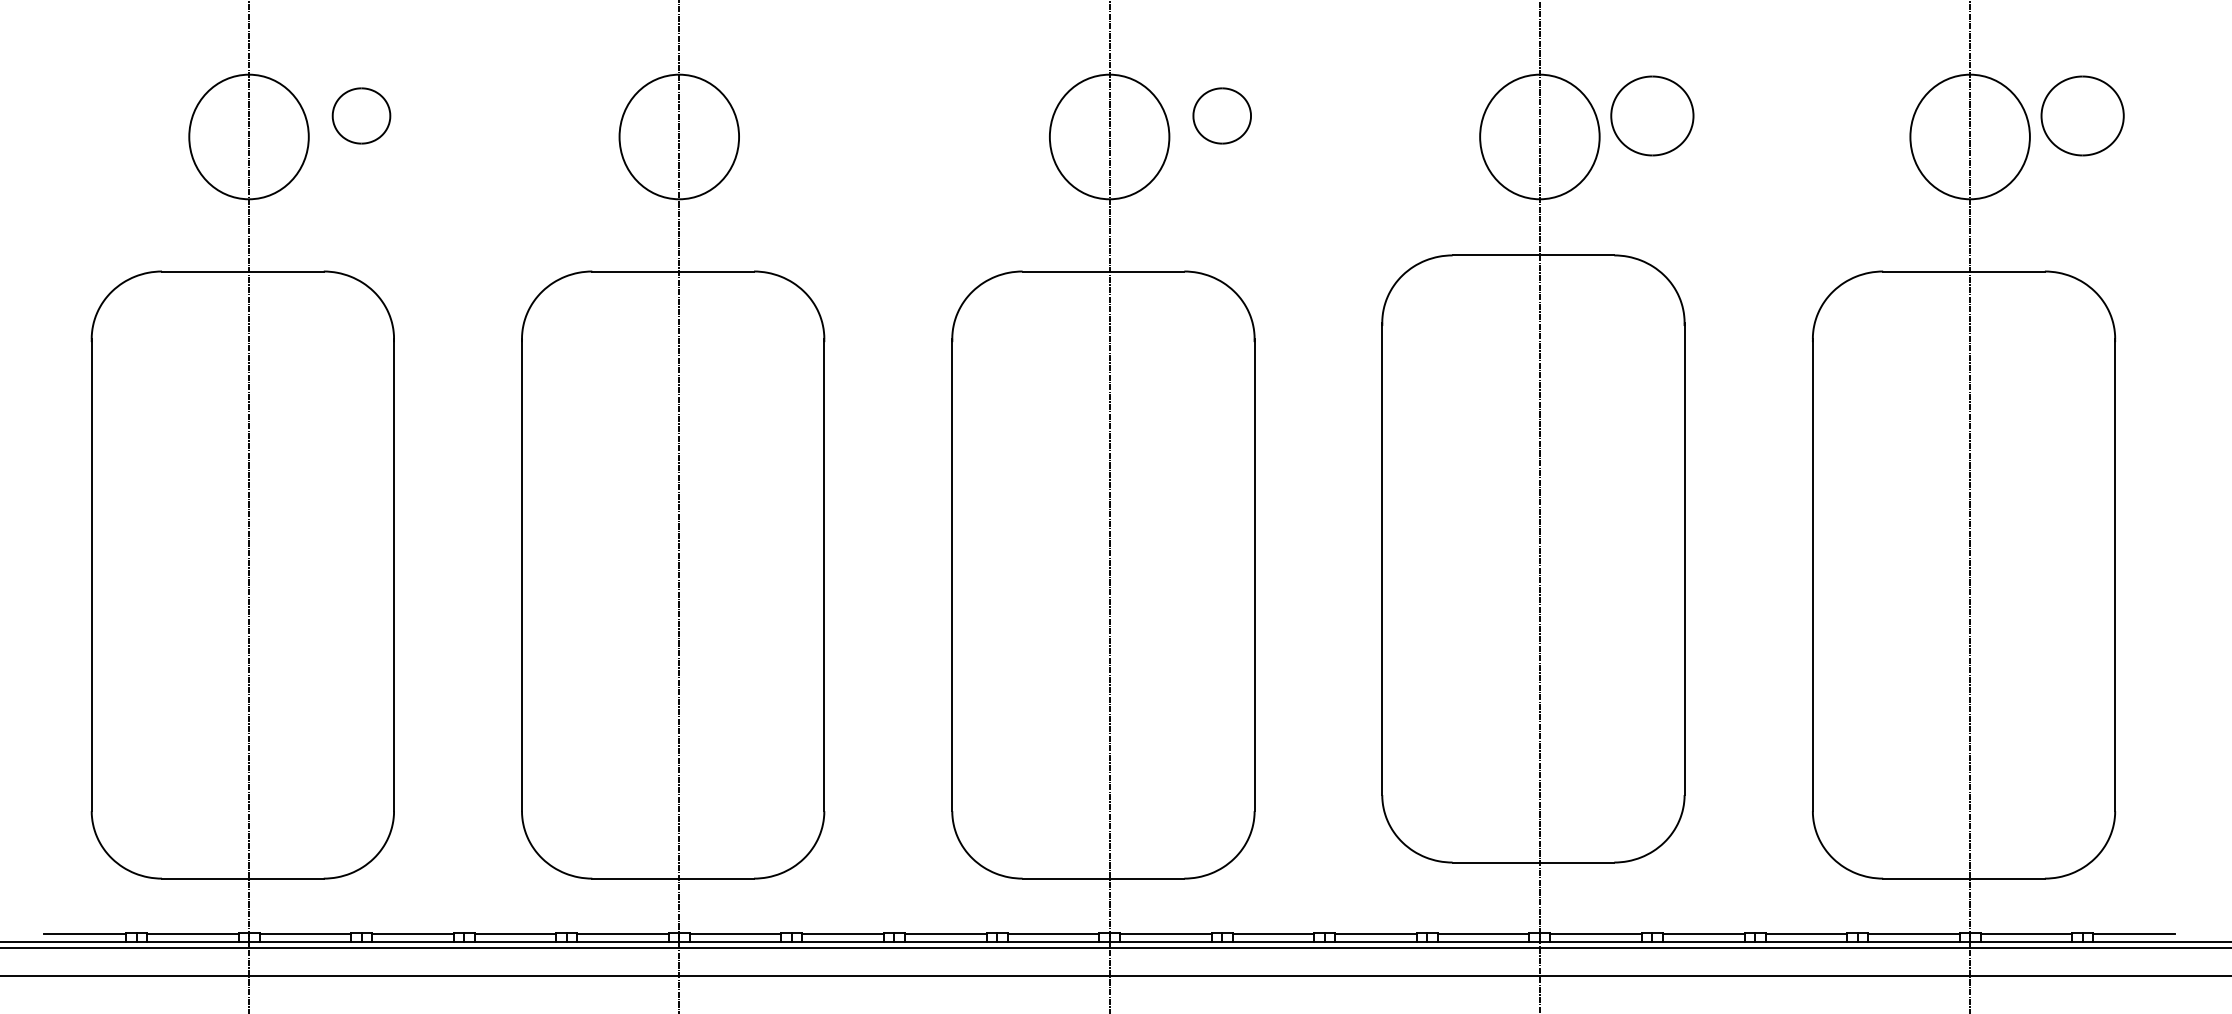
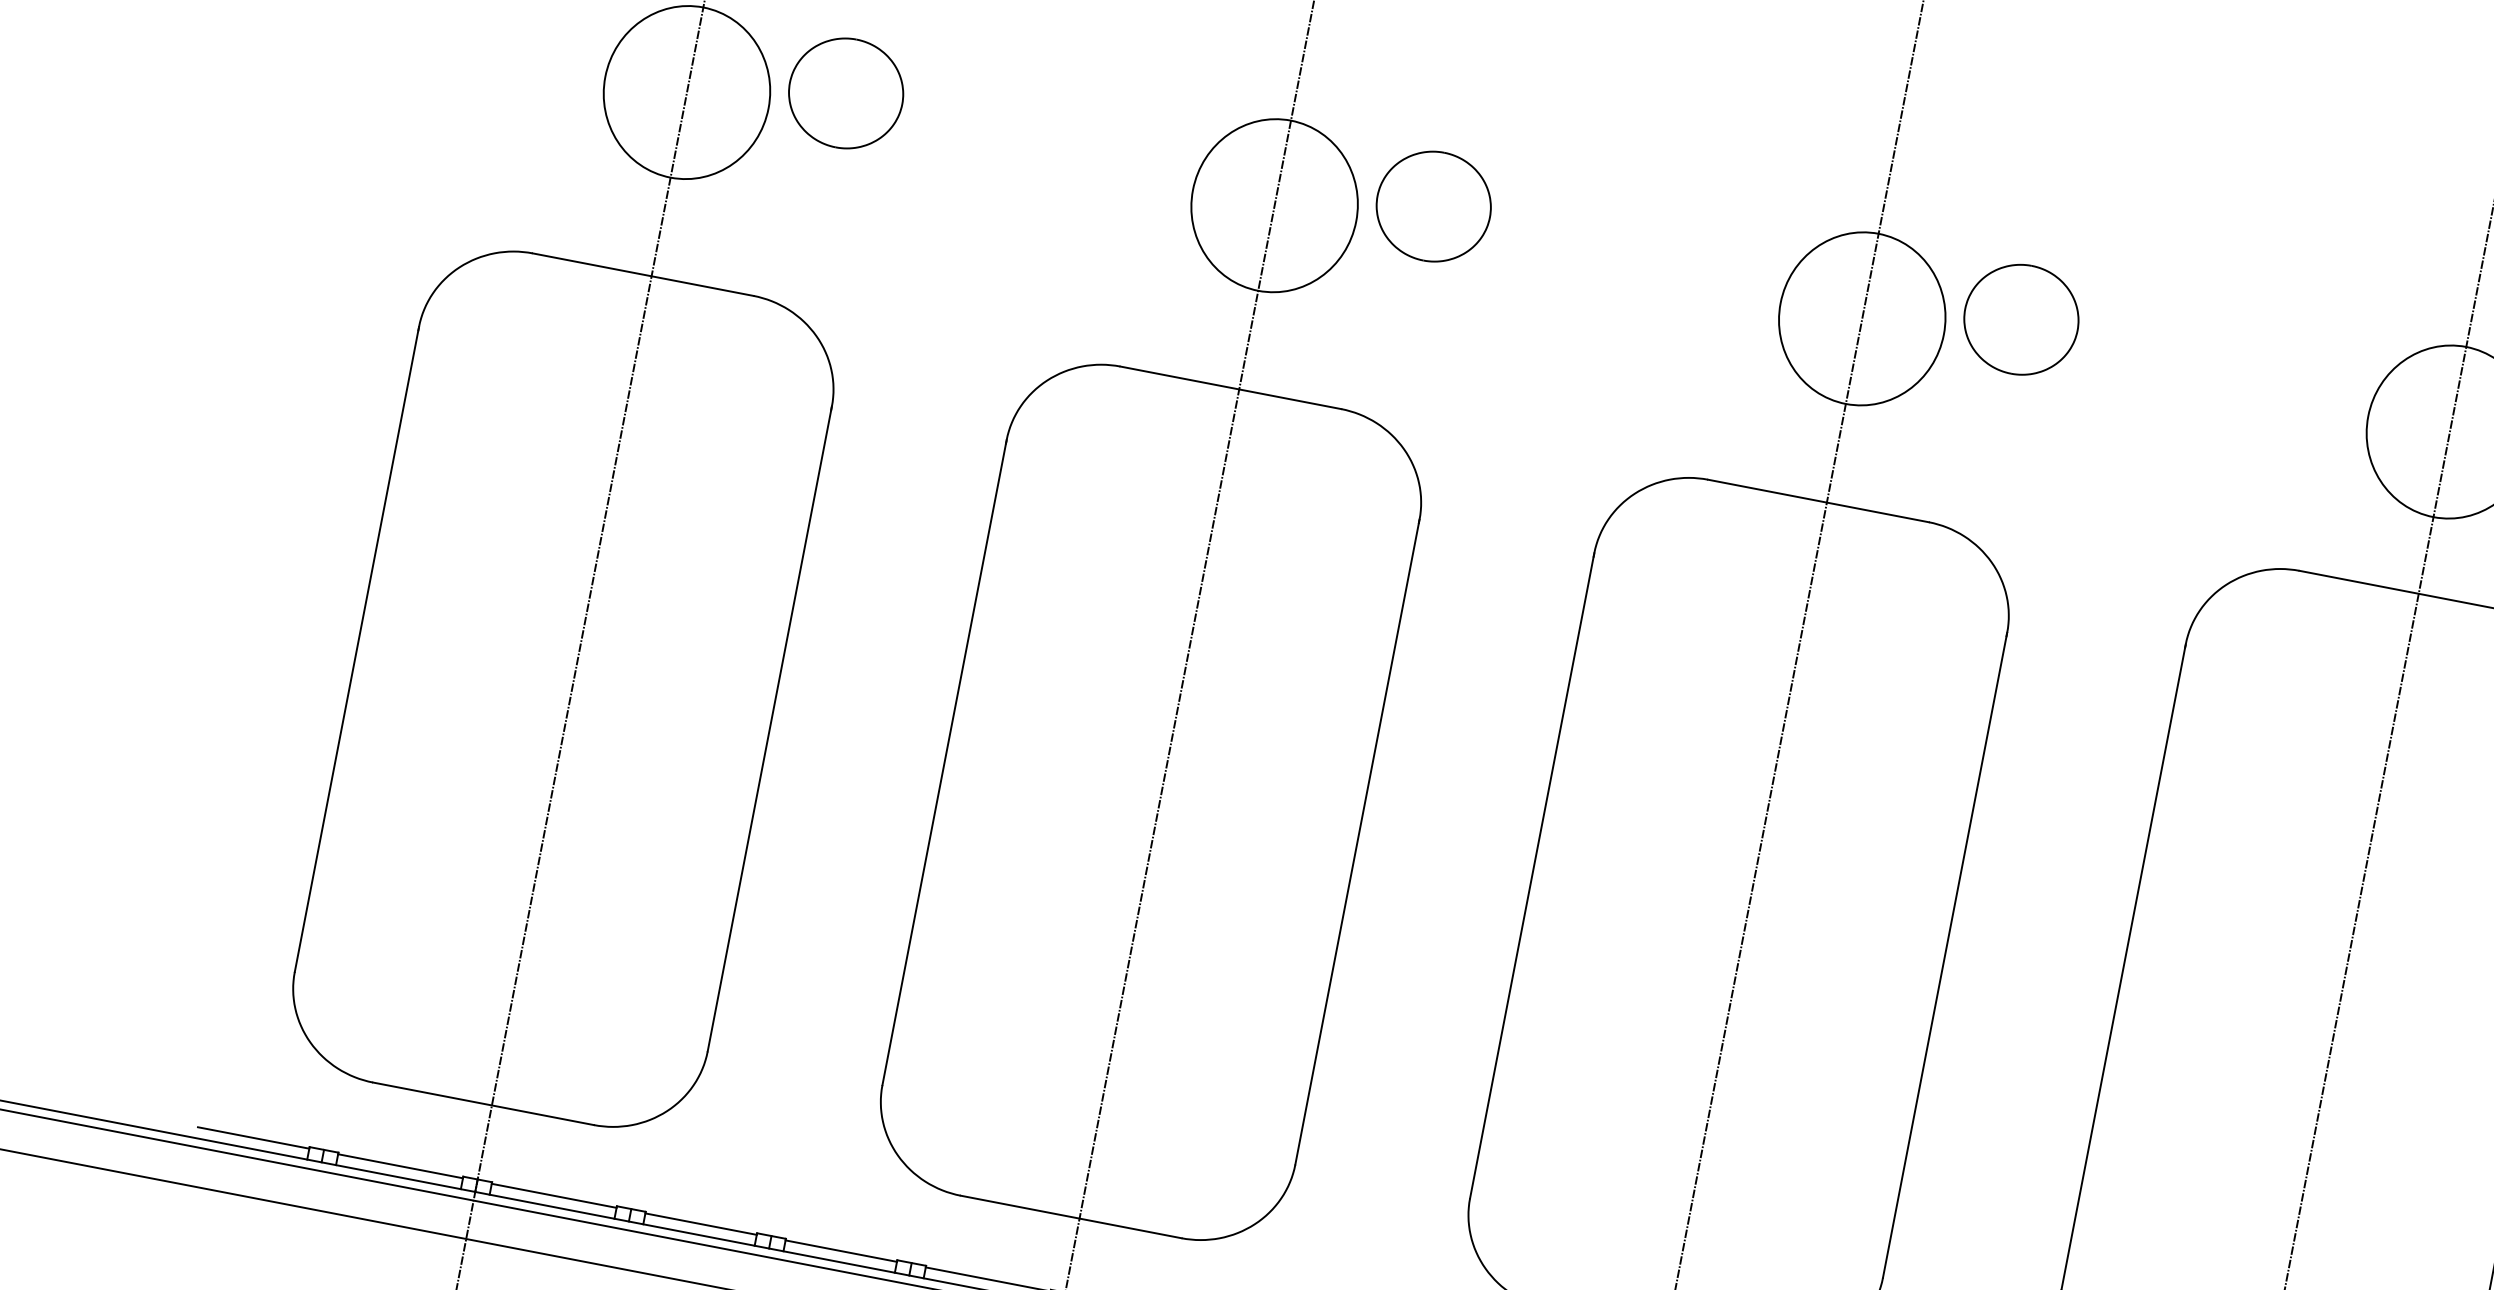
part: (361, 115) -> (846, 92), size x1.43
part: (791, 115) -> (1433, 205), added
part: (1222, 115) -> (2022, 319), size x1.43

